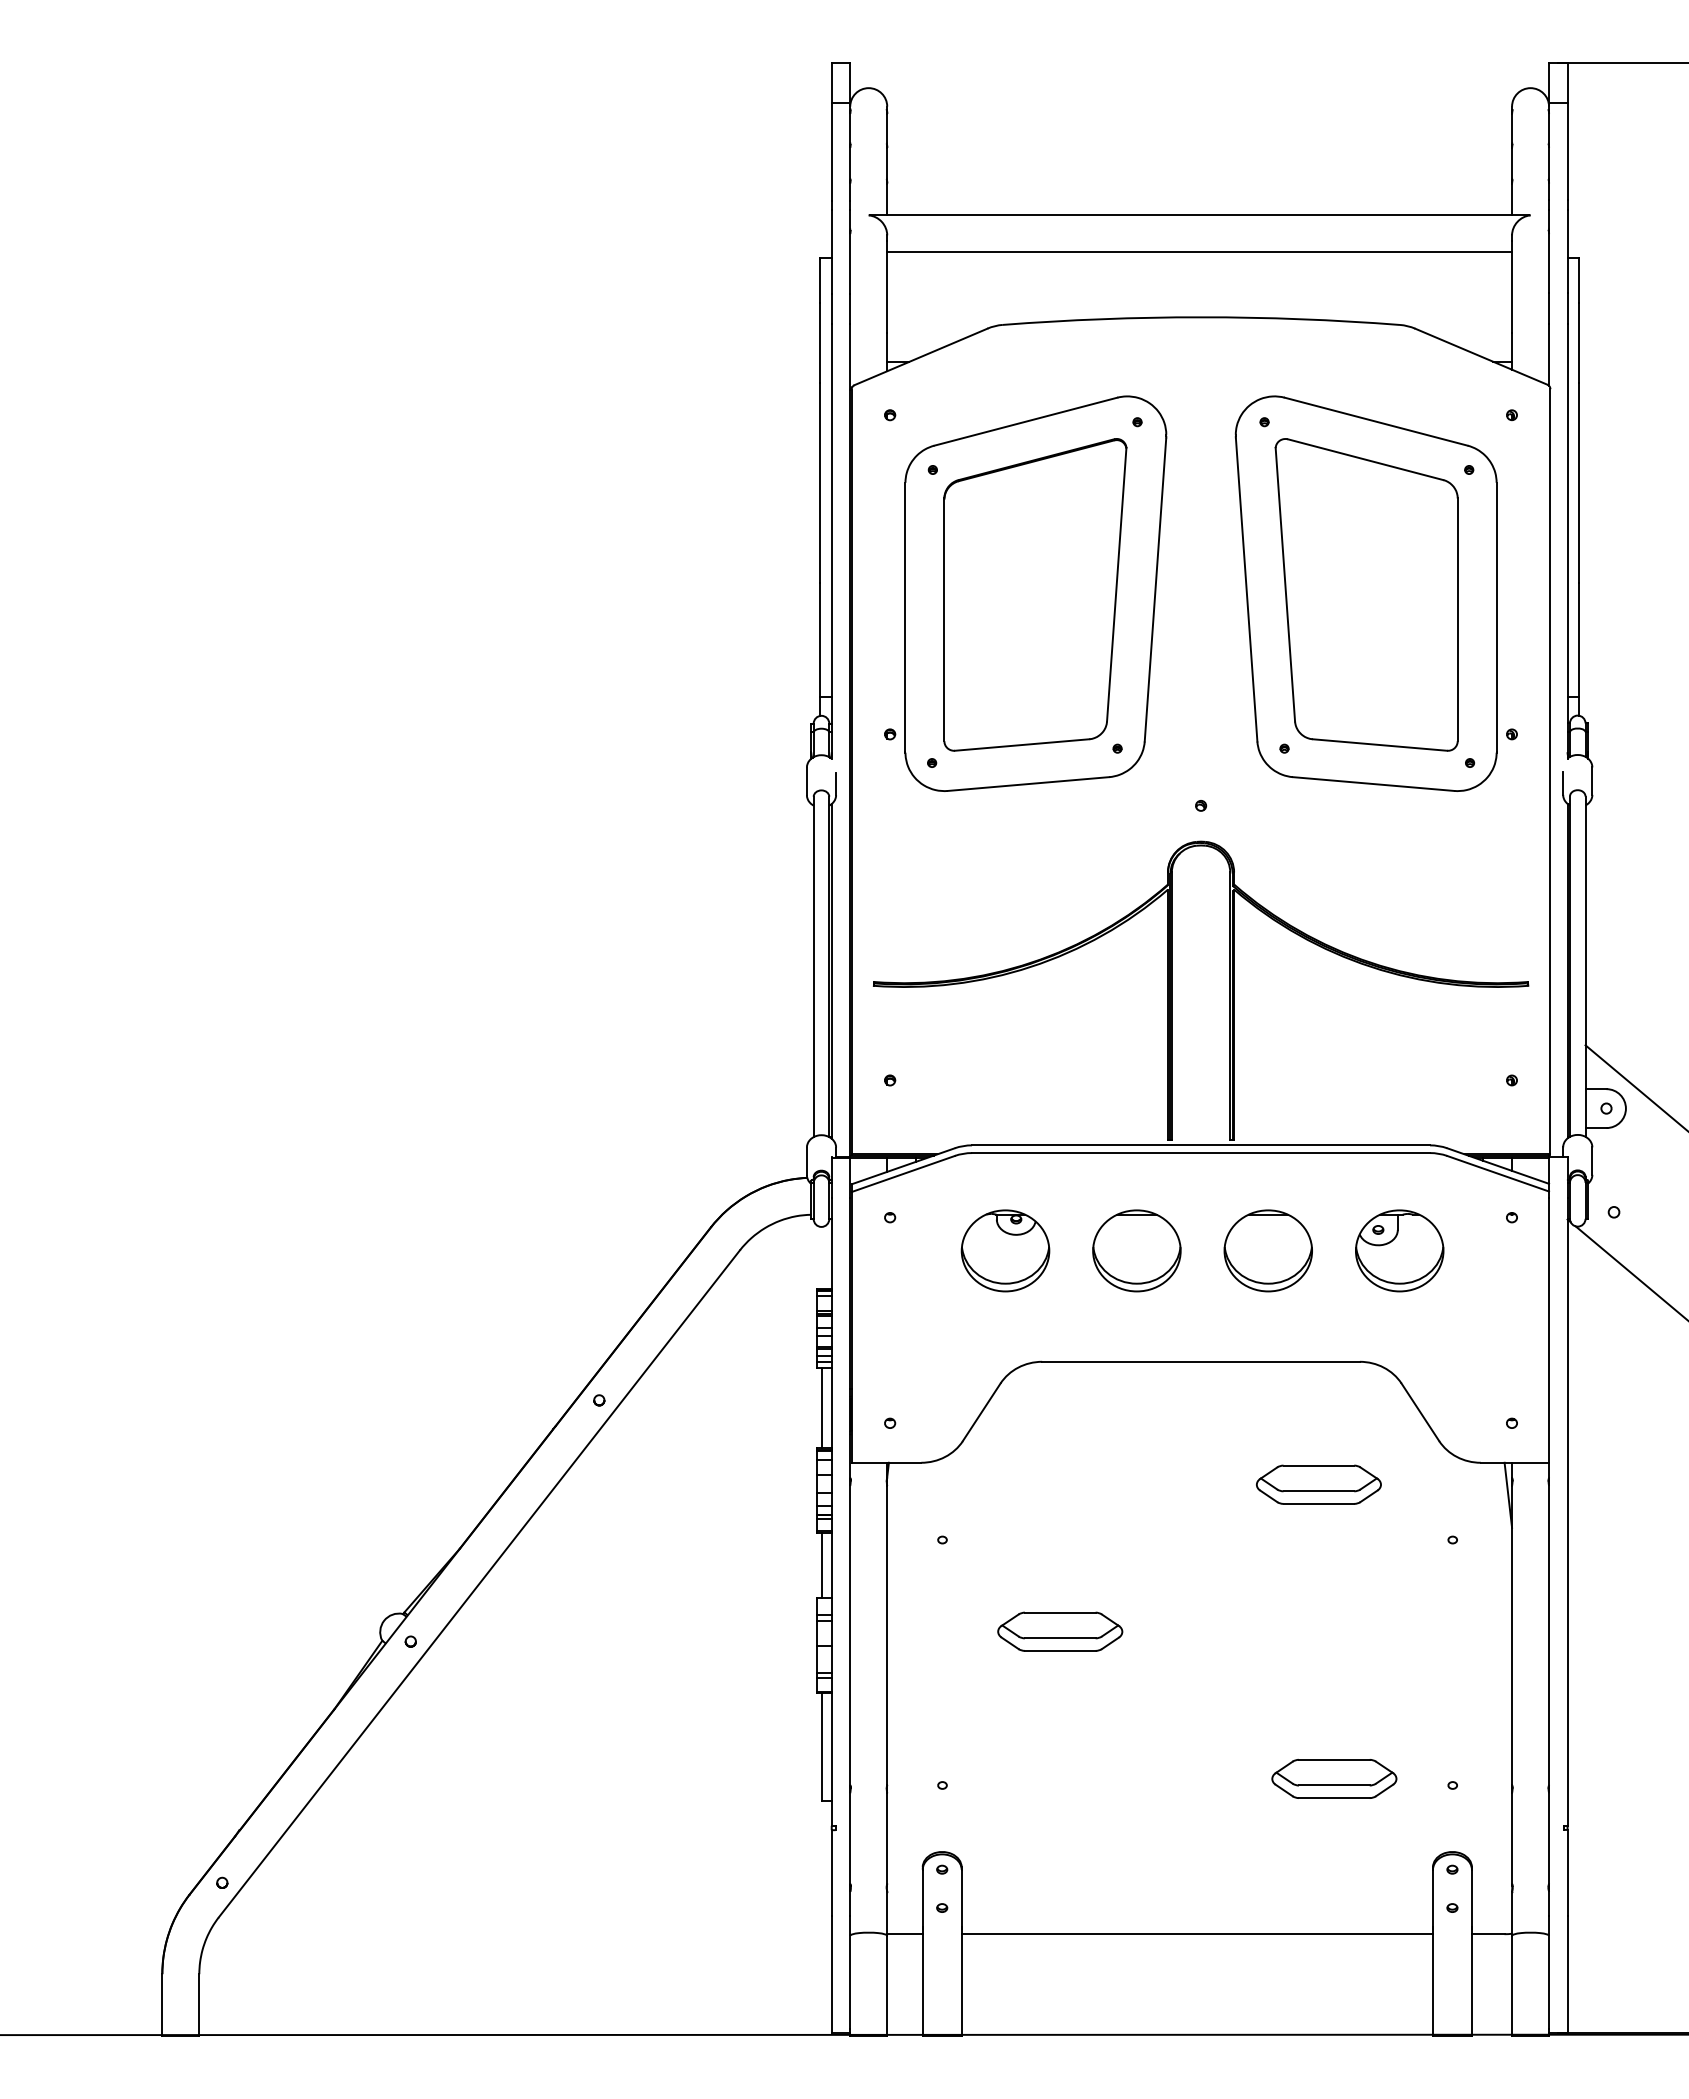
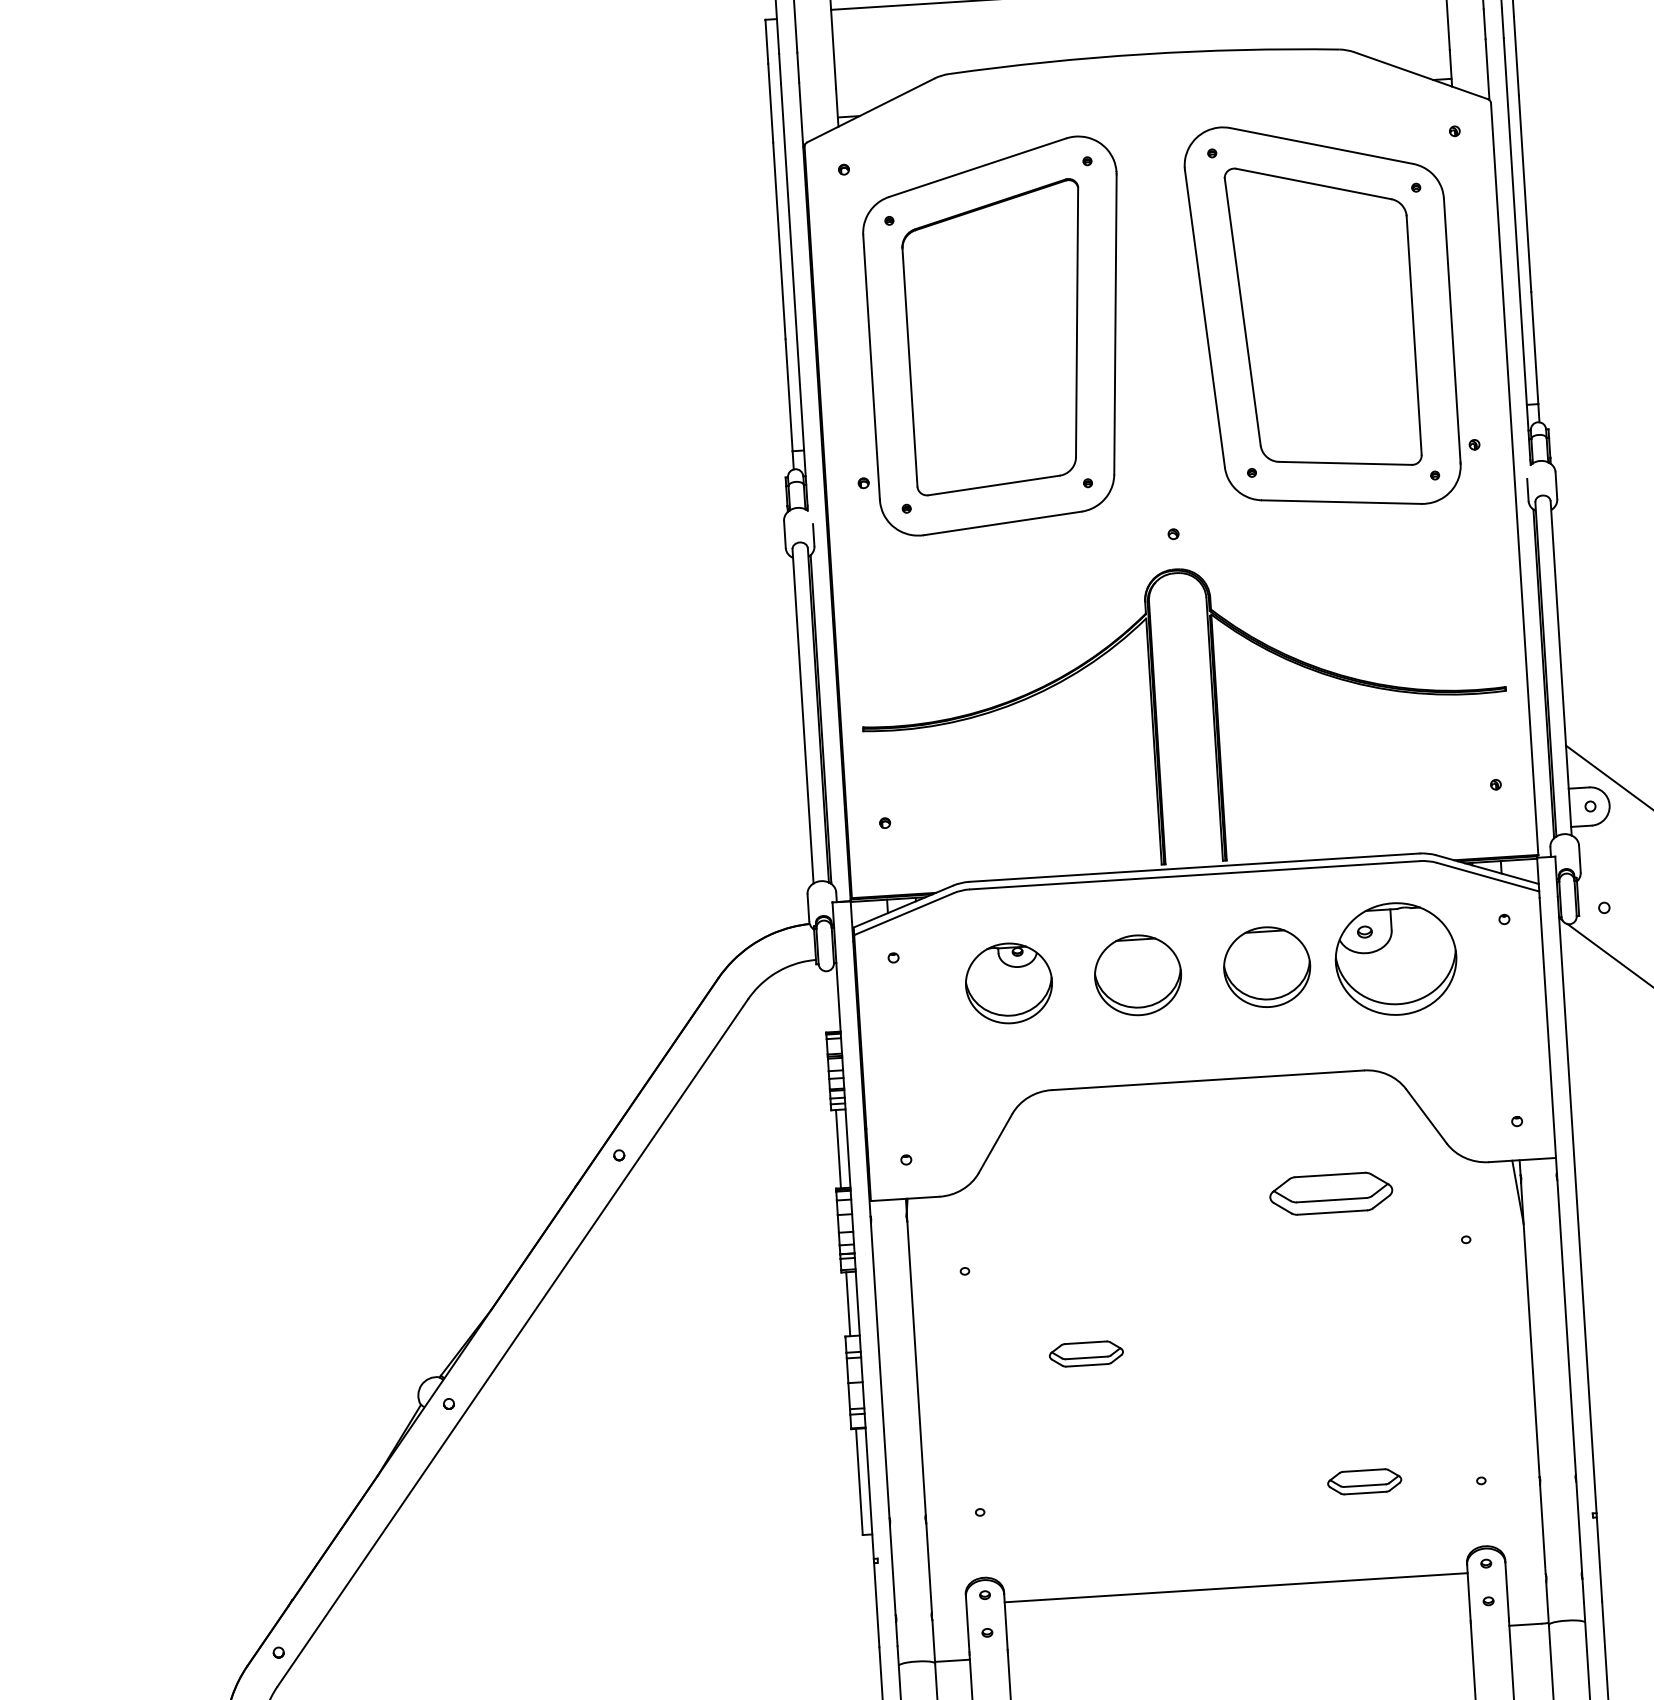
part: (1399, 1250) -> (1395, 958), size x1.4
part: (1060, 1631) -> (1086, 1353), size x0.6
part: (1334, 1778) -> (1364, 1481), size x0.6
line: (1196, 1934) -> (1235, 1588), moved

